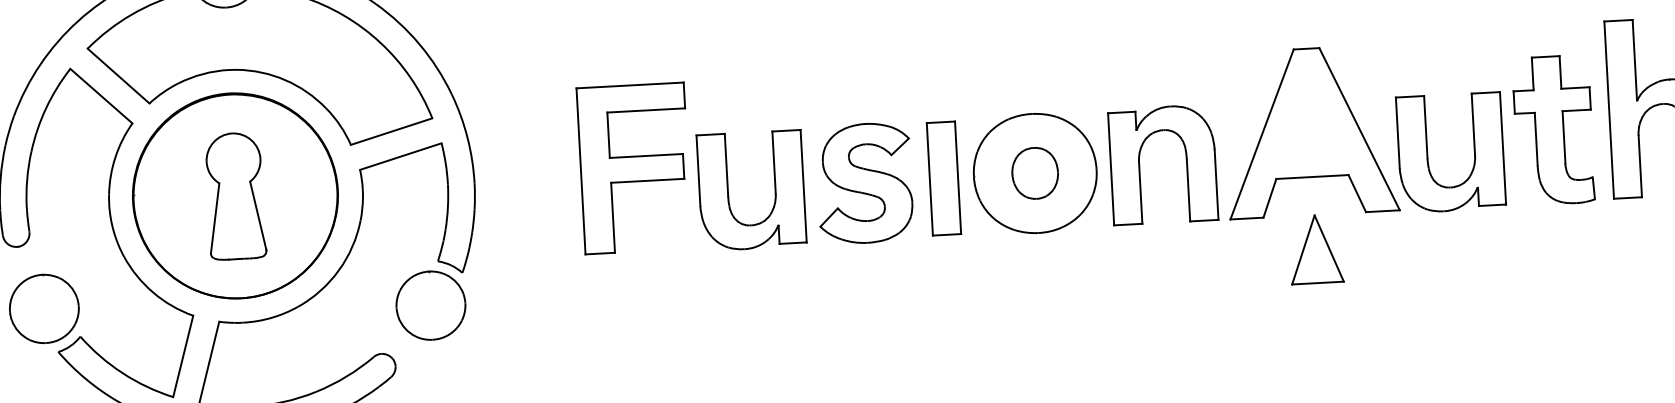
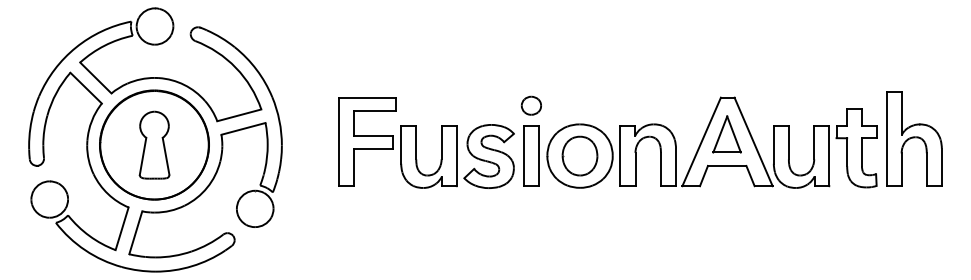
part: (937, 83) -> (530, 105), added
part: (1034, 172) -> (579, 155), size x1.43
part: (1315, 249) -> (726, 134), moved

